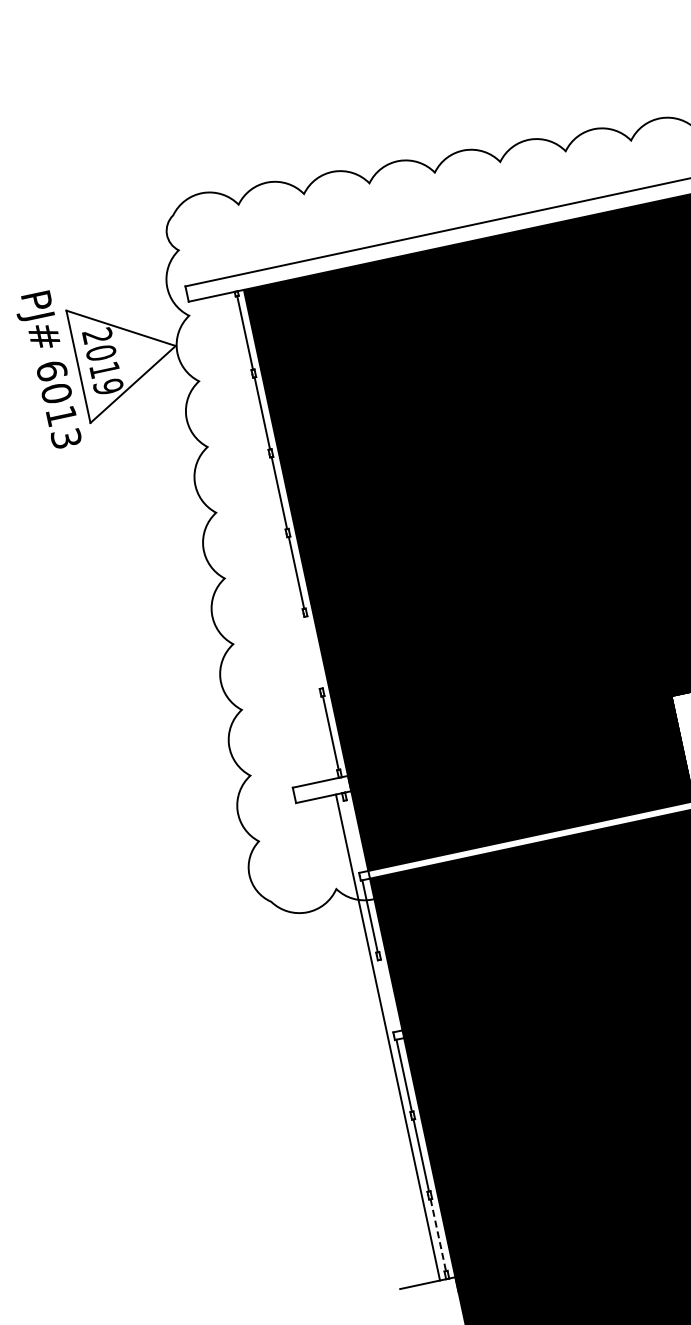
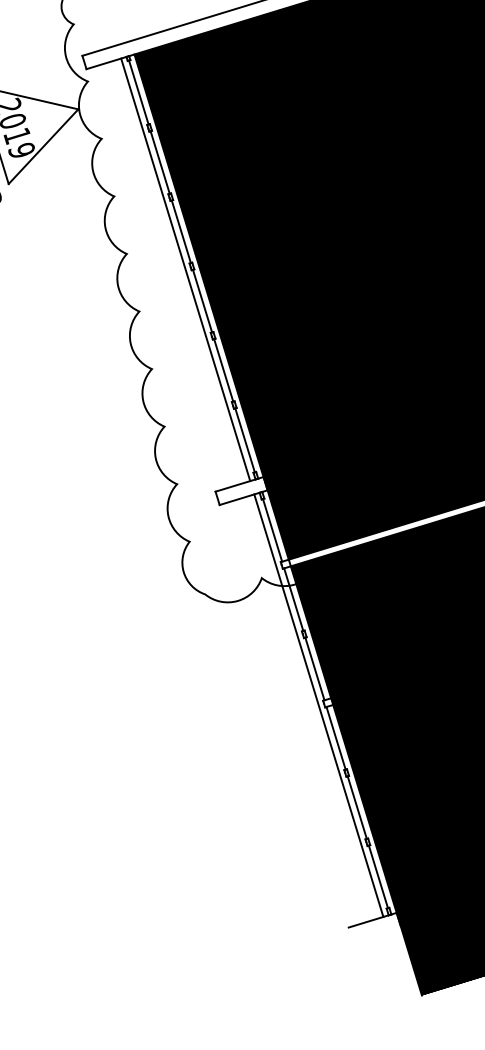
line: (280, 536) -> (185, 270), added
line: (313, 652) -> (223, 370), added
line: (352, 836) -> (272, 530), added
line: (386, 996) -> (314, 669), added
line: (438, 1235) -> (378, 877), dashed -> solid

